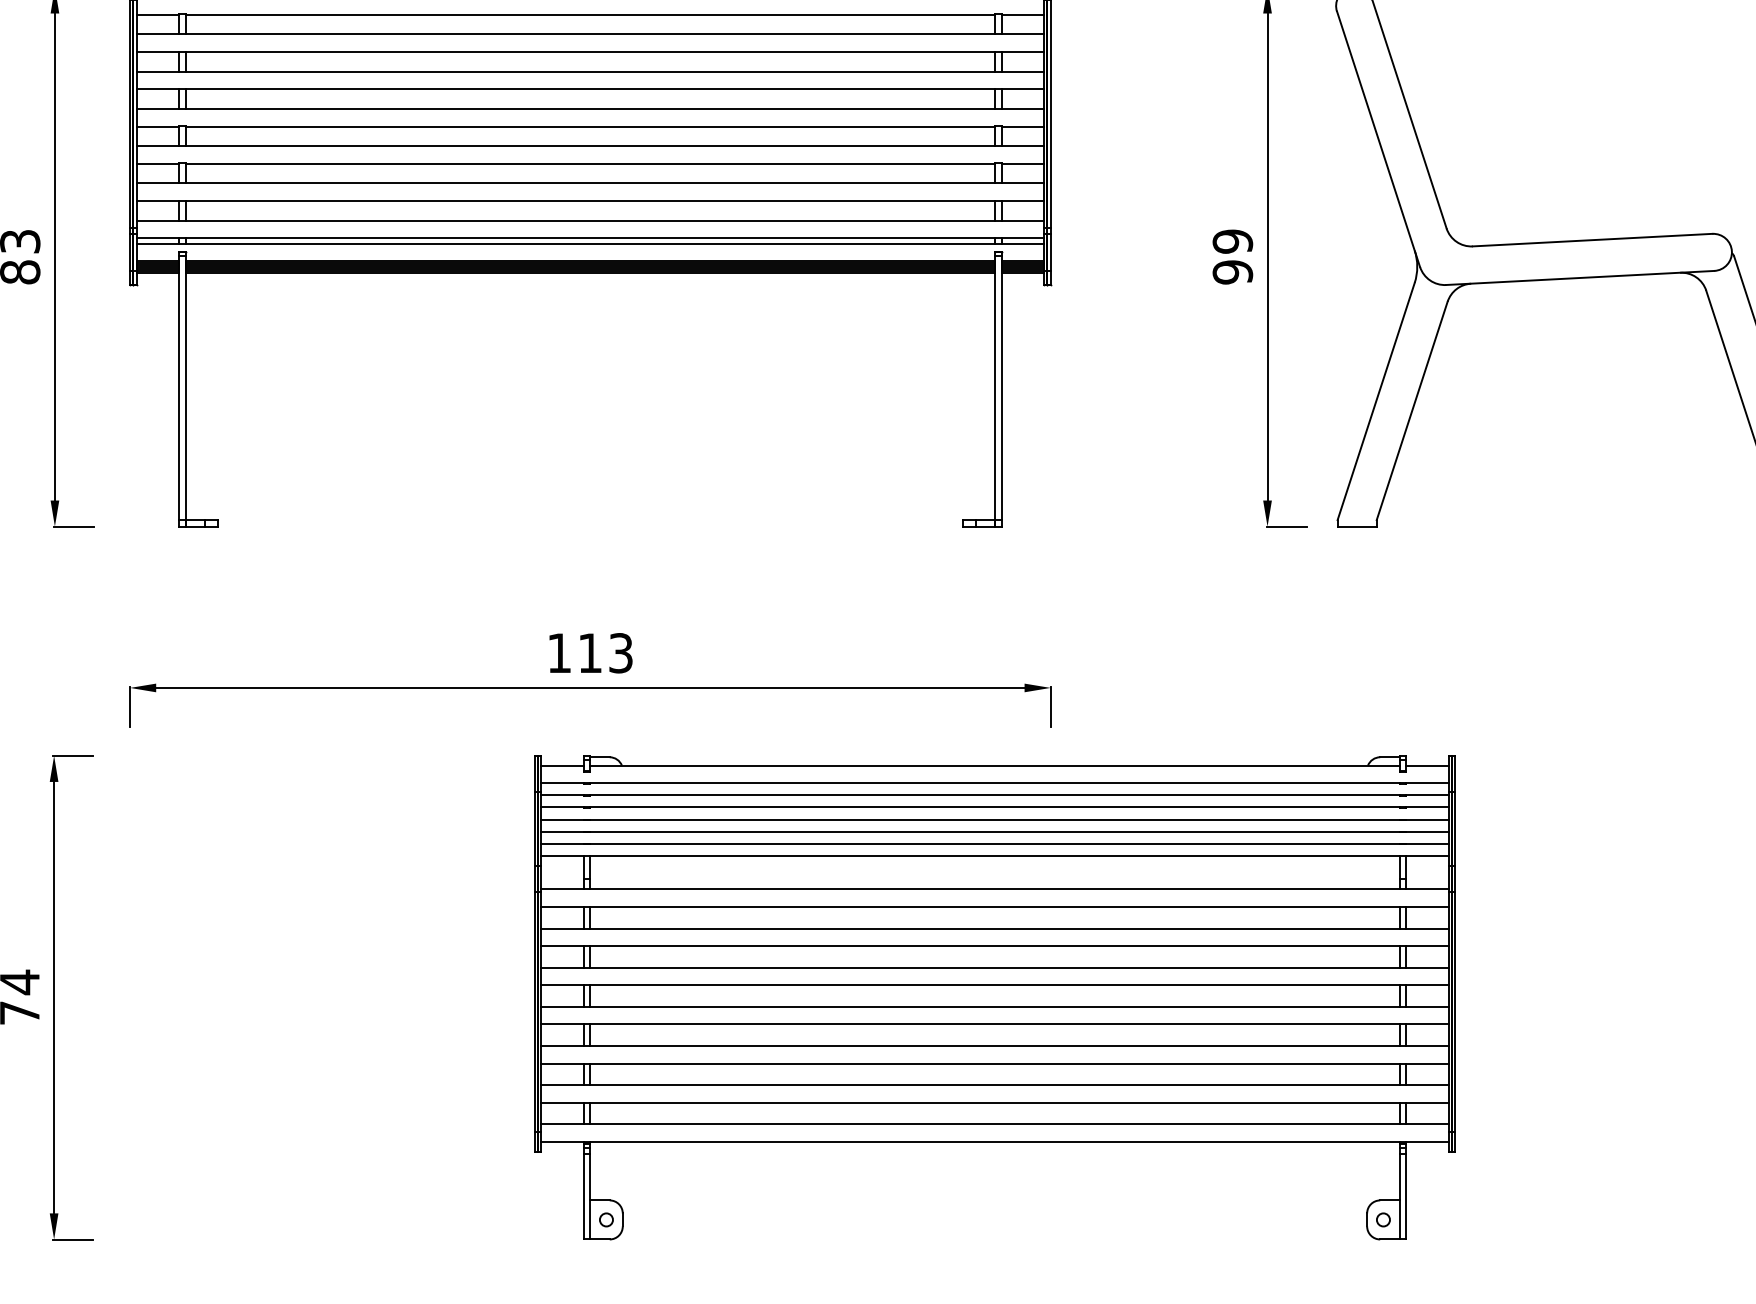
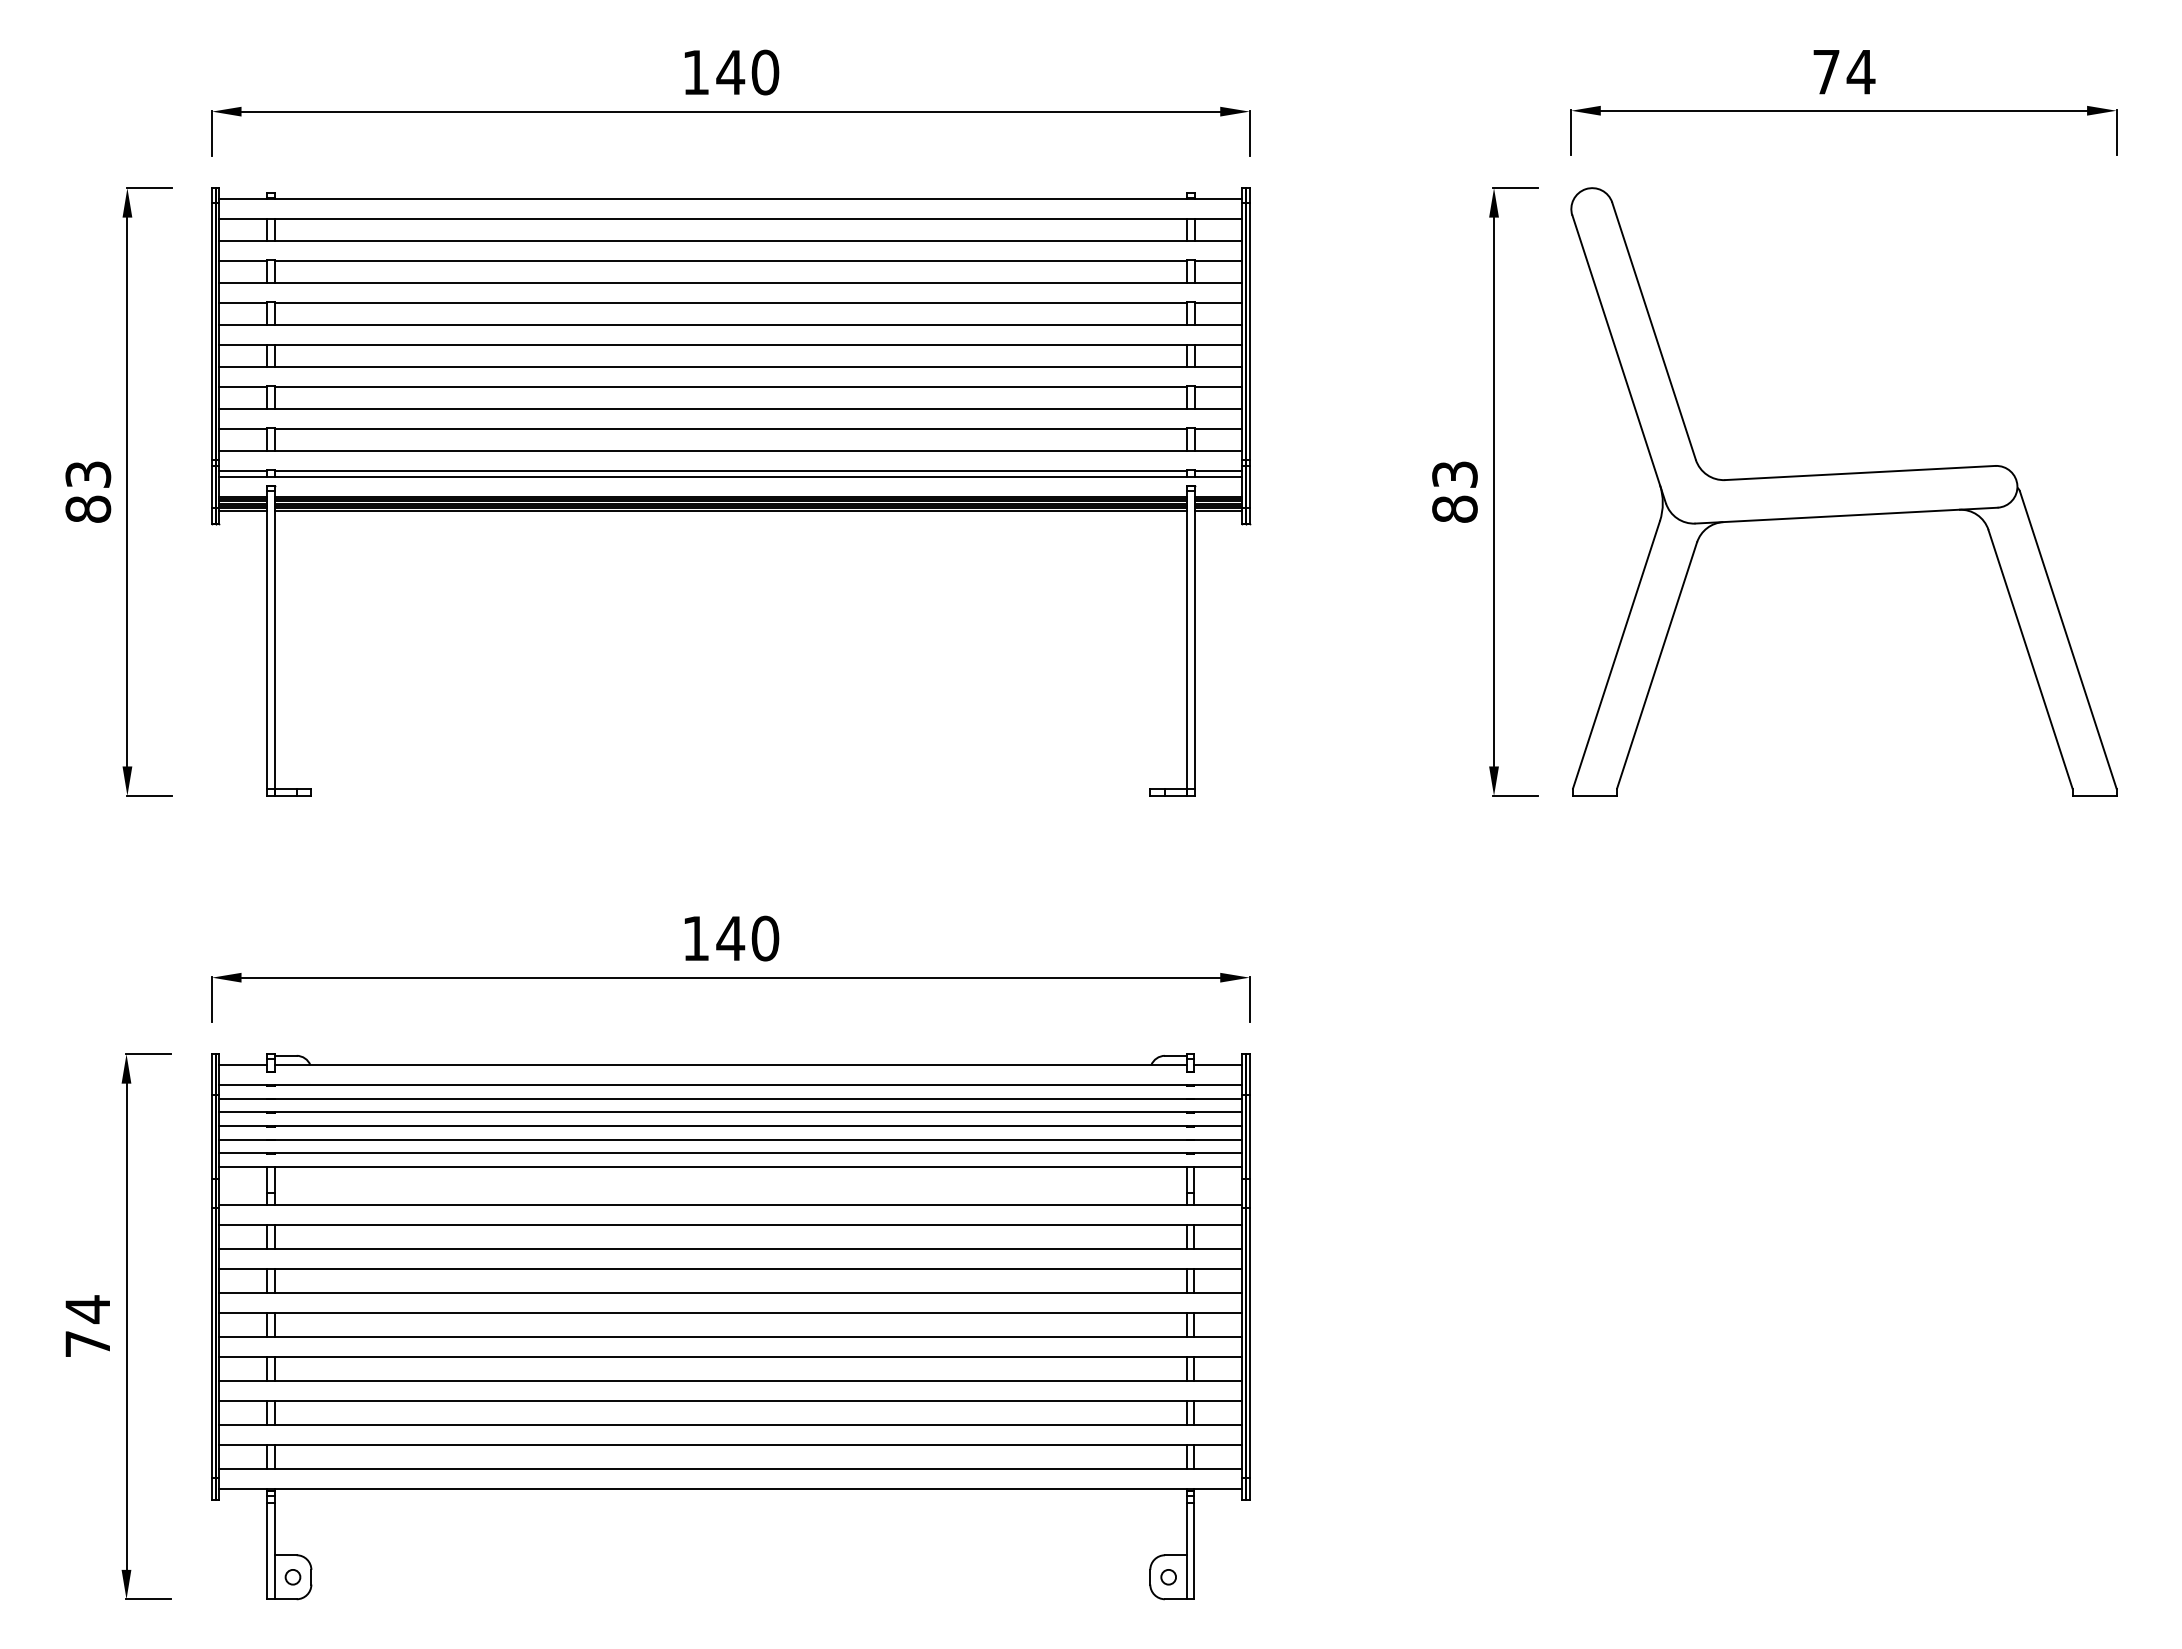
text: (1232, 257) -> (1454, 492), 99 -> 83
text: (605, 653) -> (747, 938), 113 -> 140
part: (994, 997) -> (730, 1326), moved

